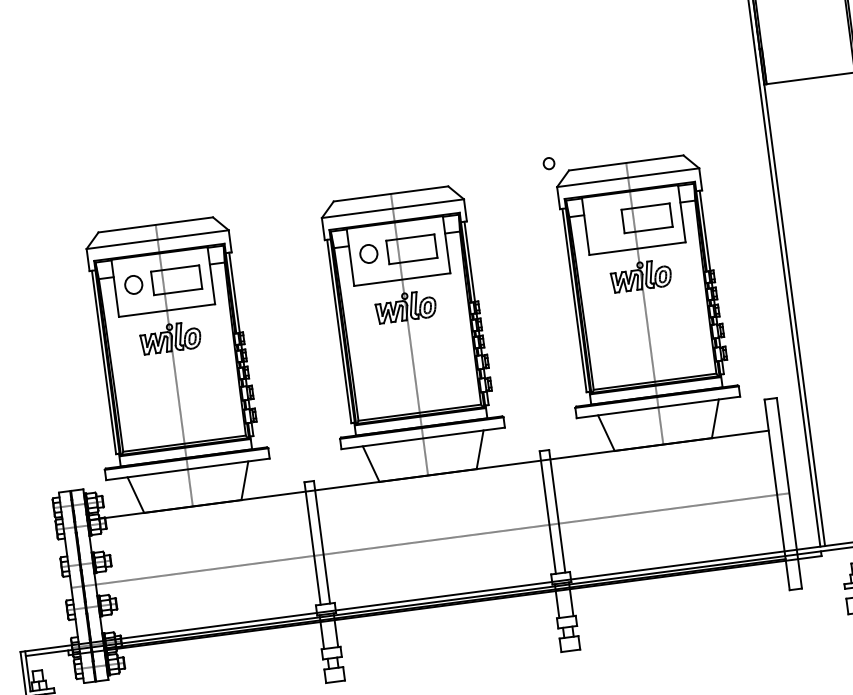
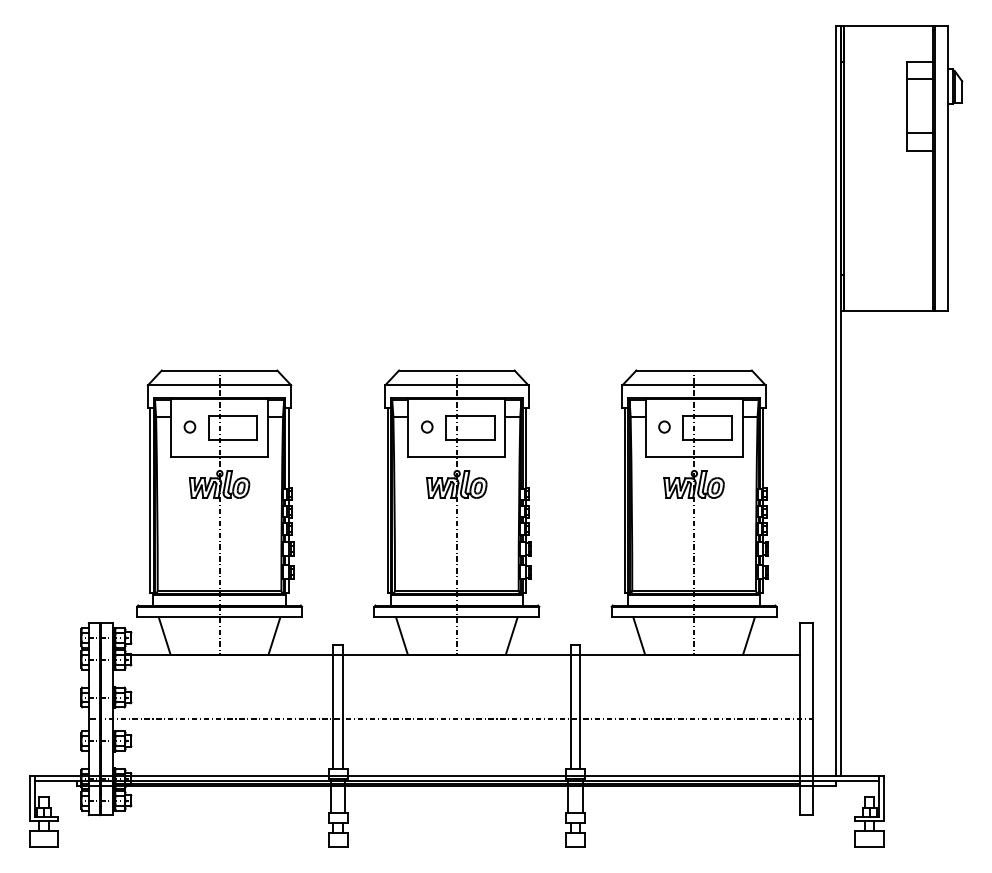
part: (548, 163) -> (664, 426), moved
part: (369, 253) -> (427, 426), size x0.62
part: (133, 284) -> (189, 426), size x0.62

